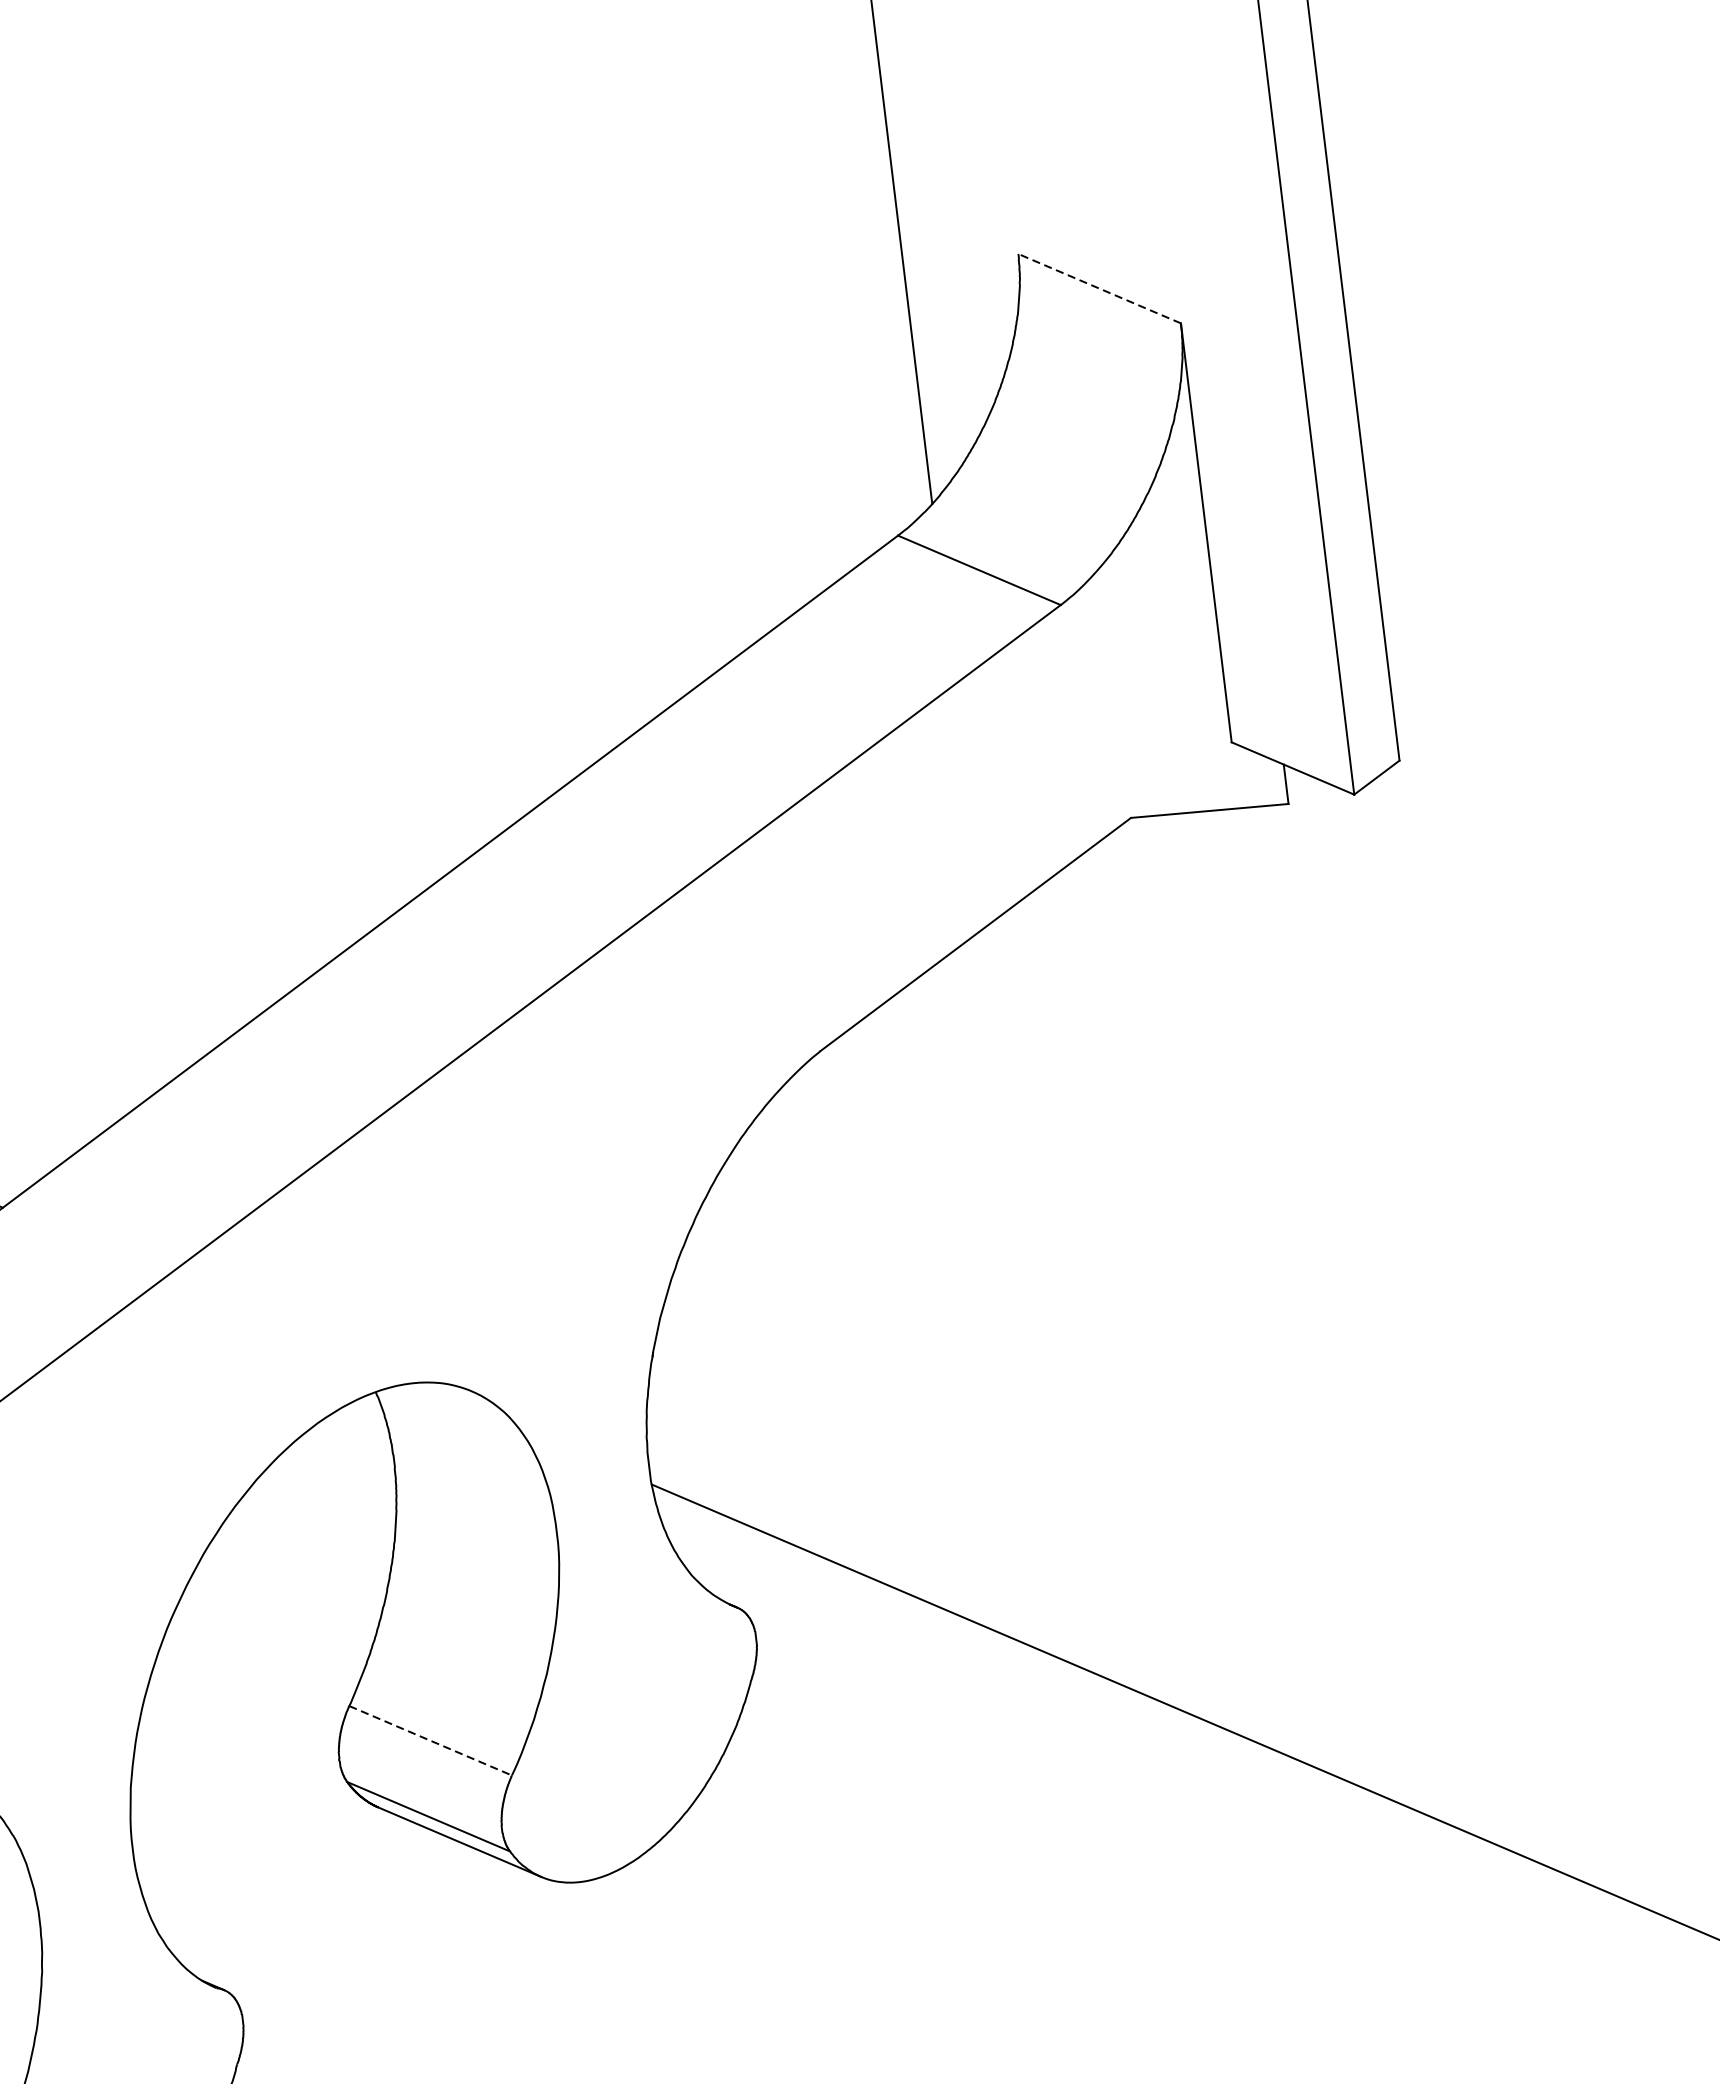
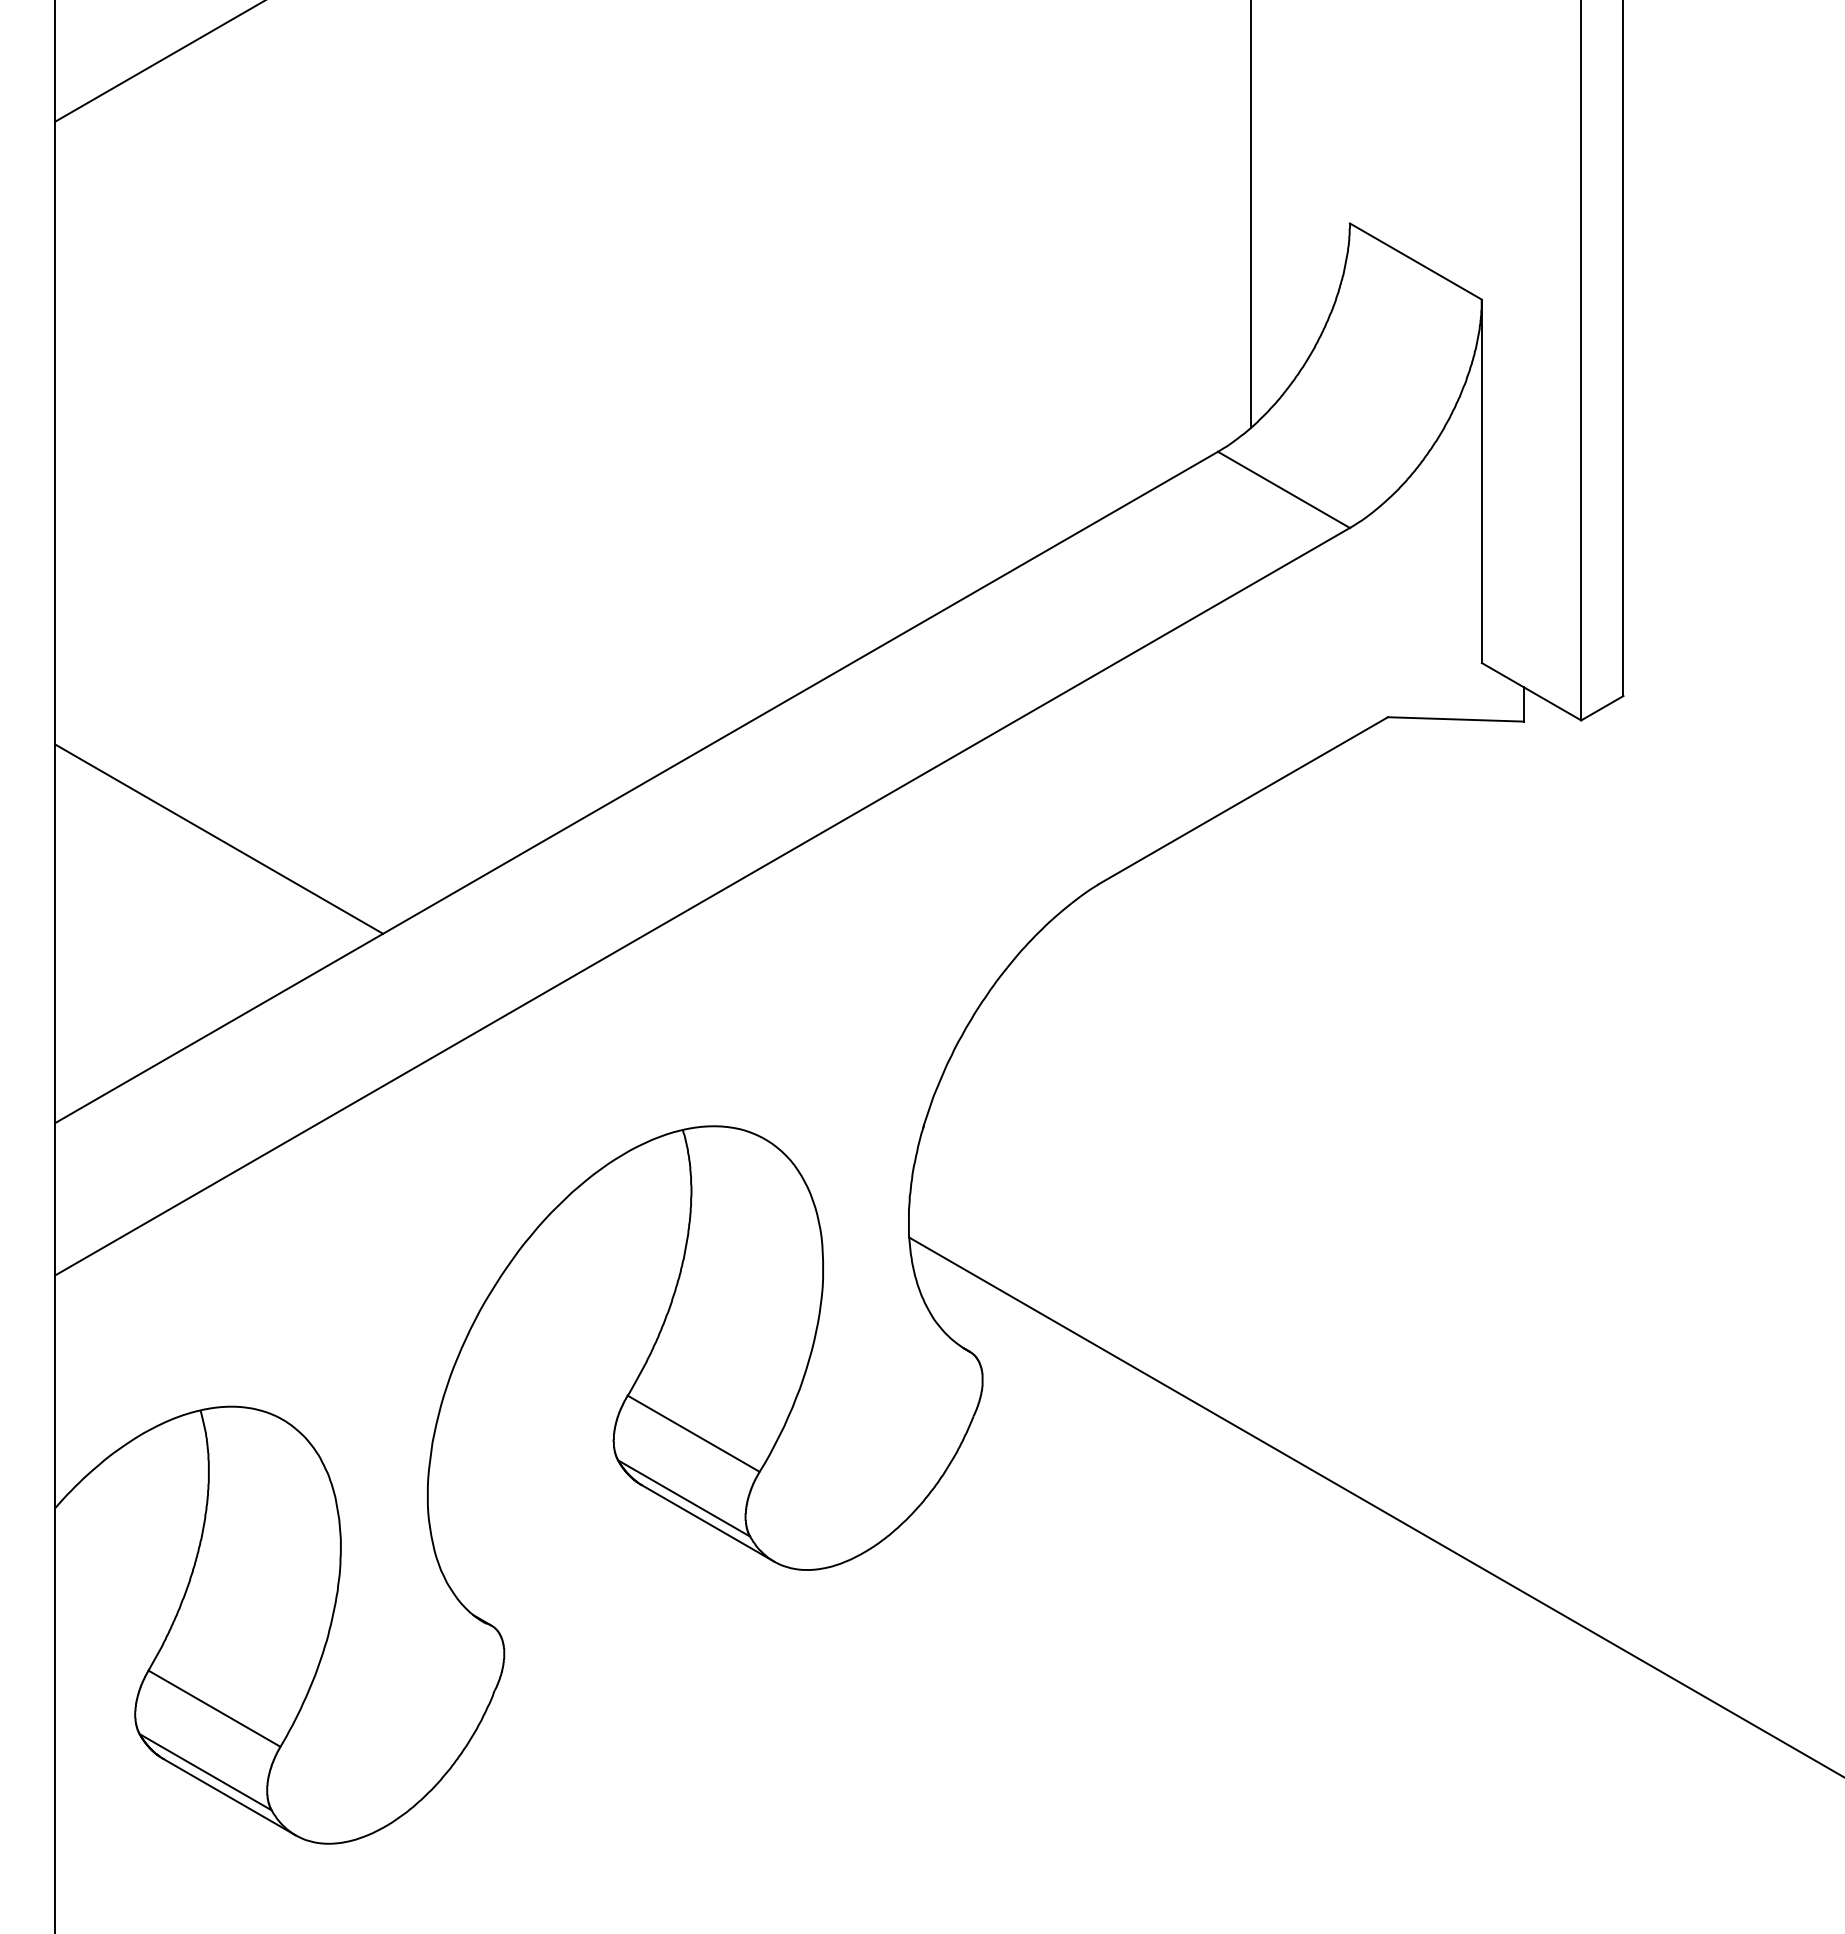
line: (1099, 288) -> (1415, 261), dashed -> solid
line: (431, 1741) -> (694, 1434), dashed -> solid

